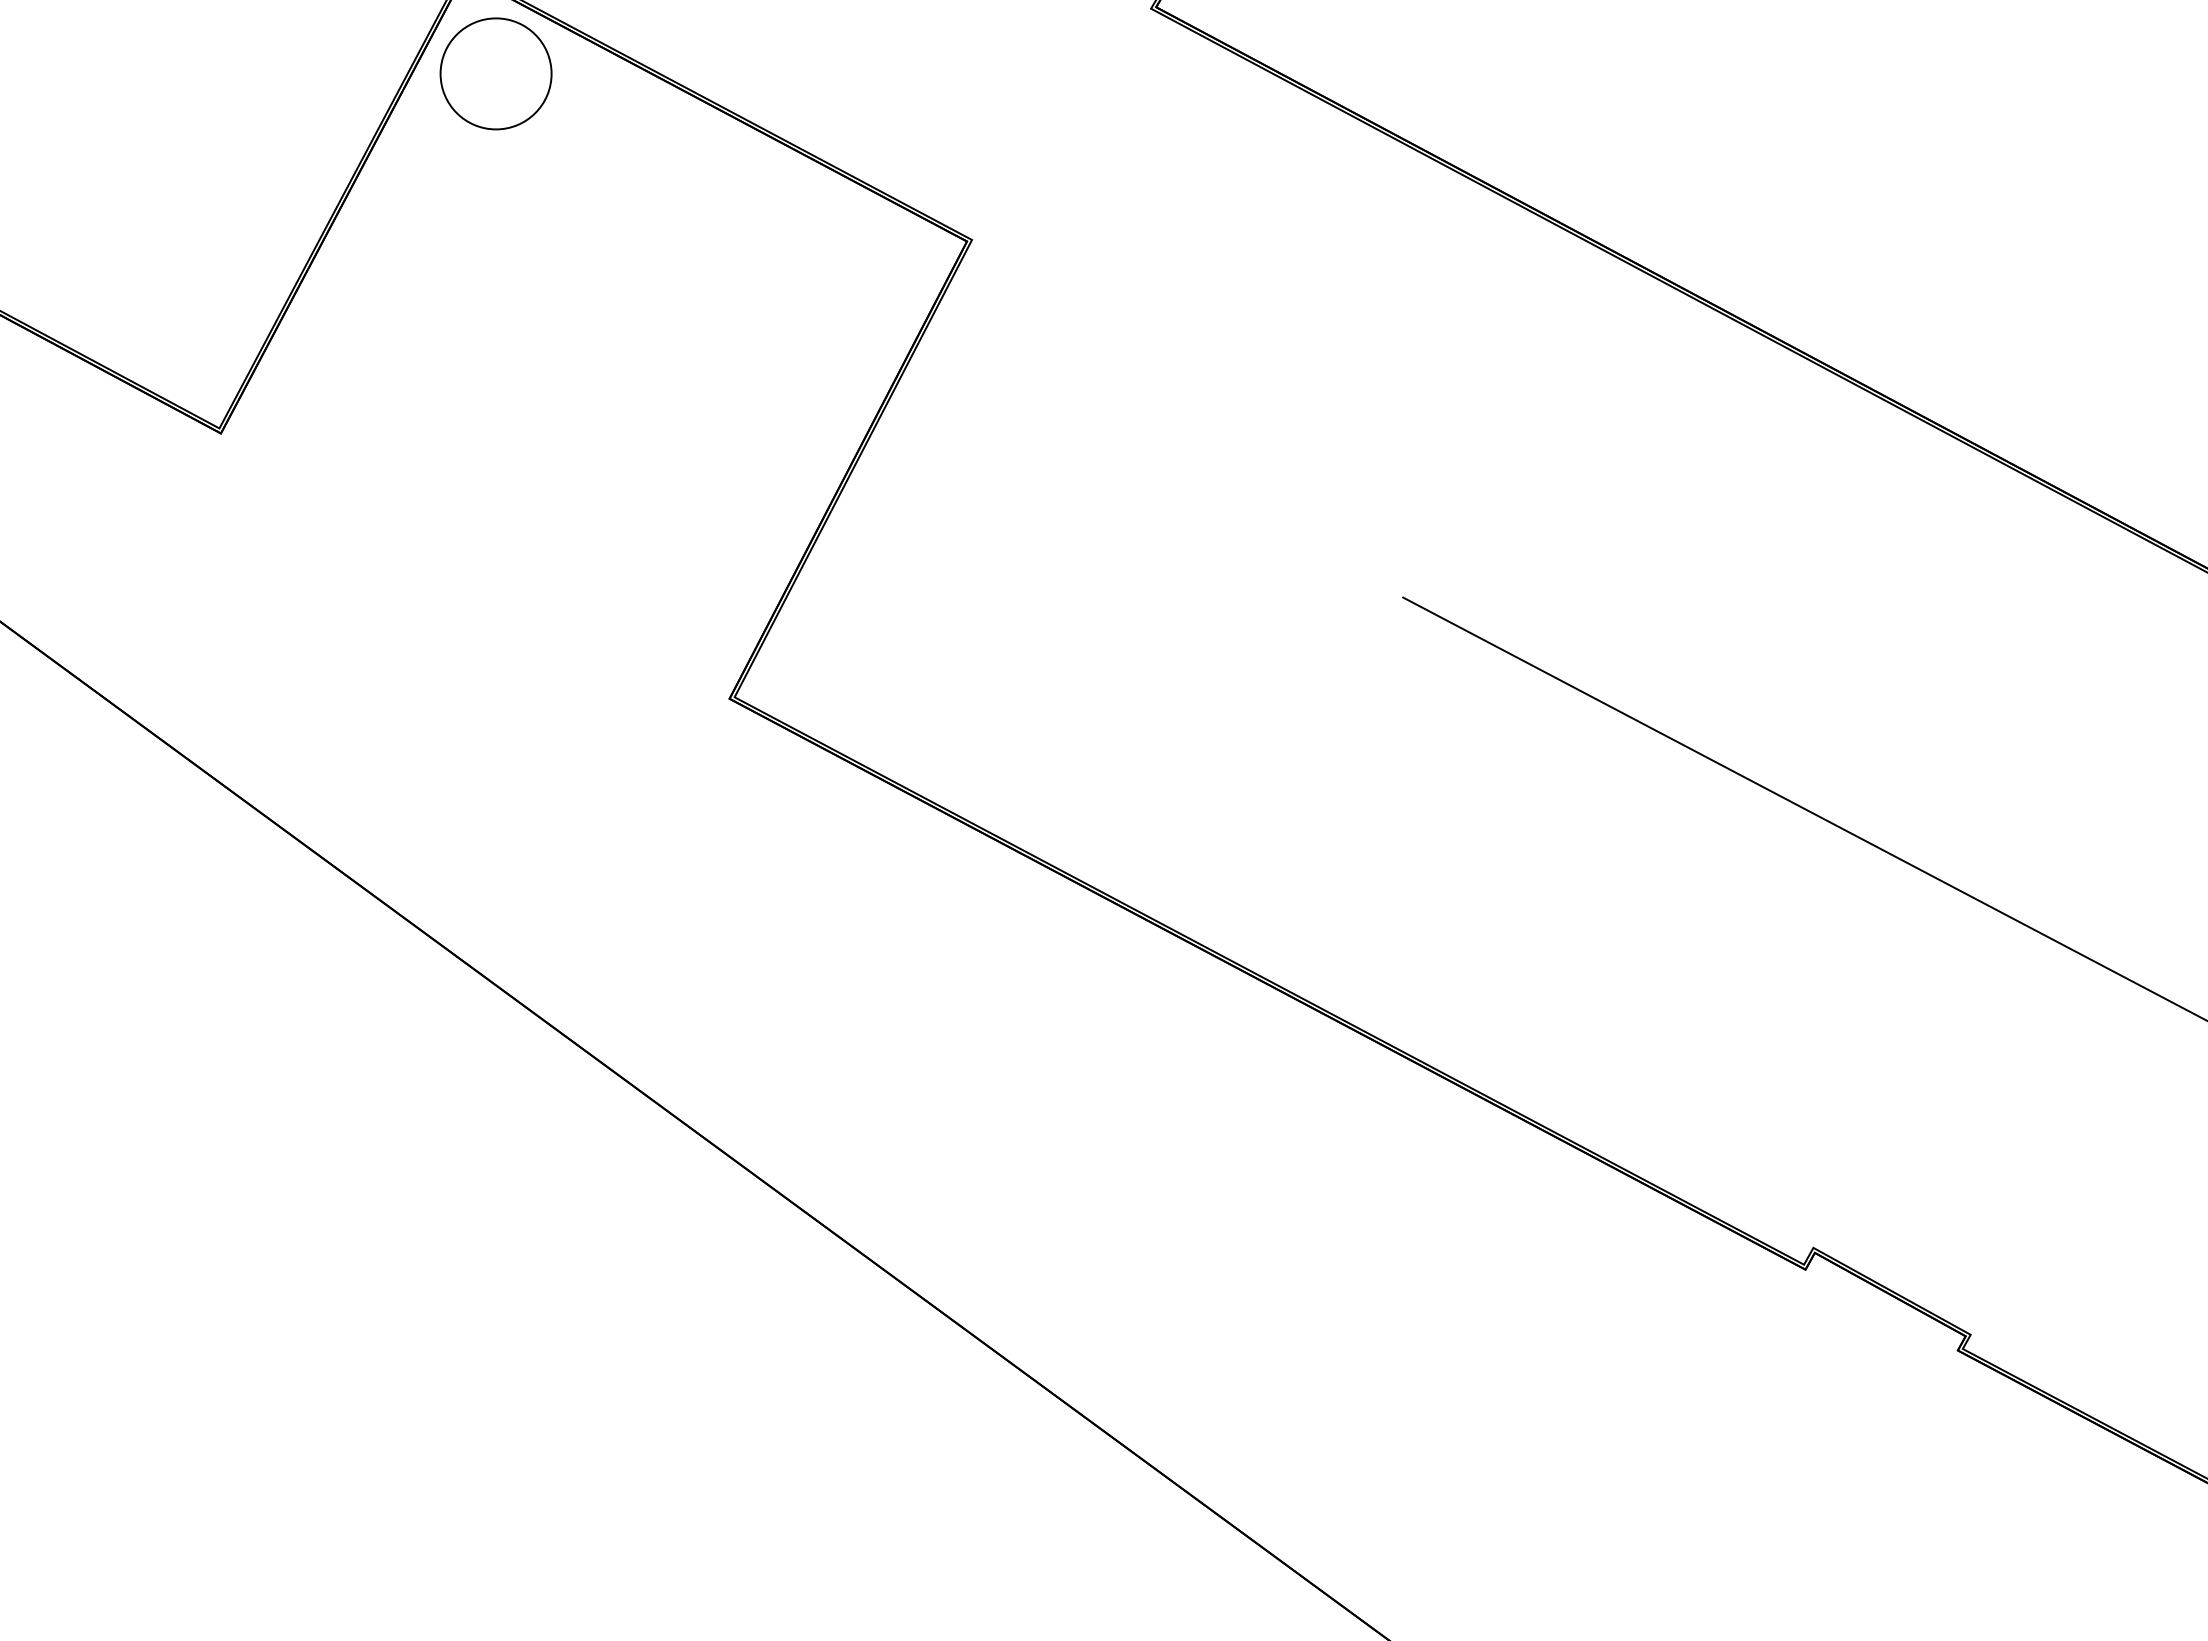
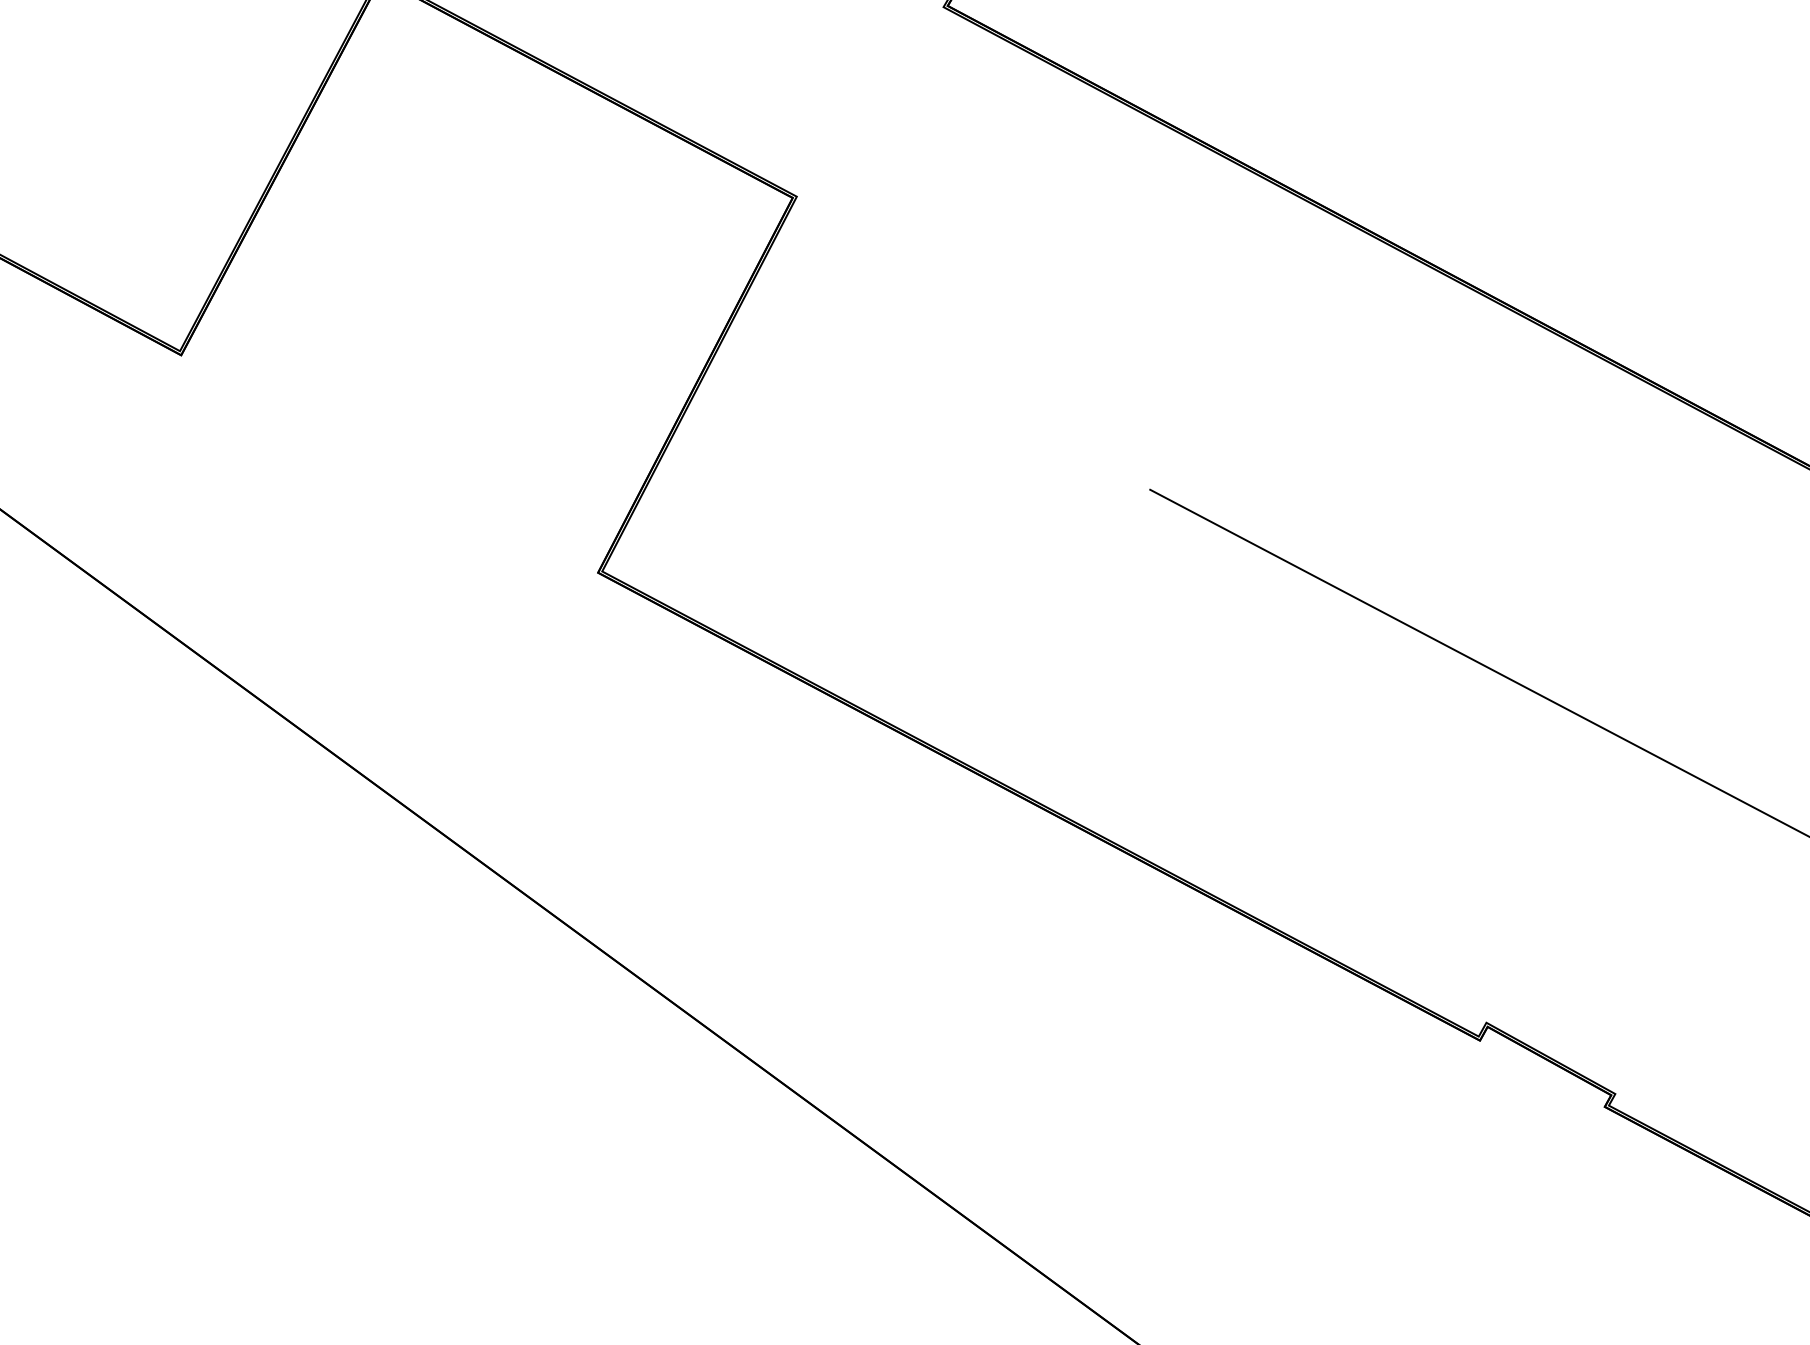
part: (495, 73) -> (406, 60), removed

